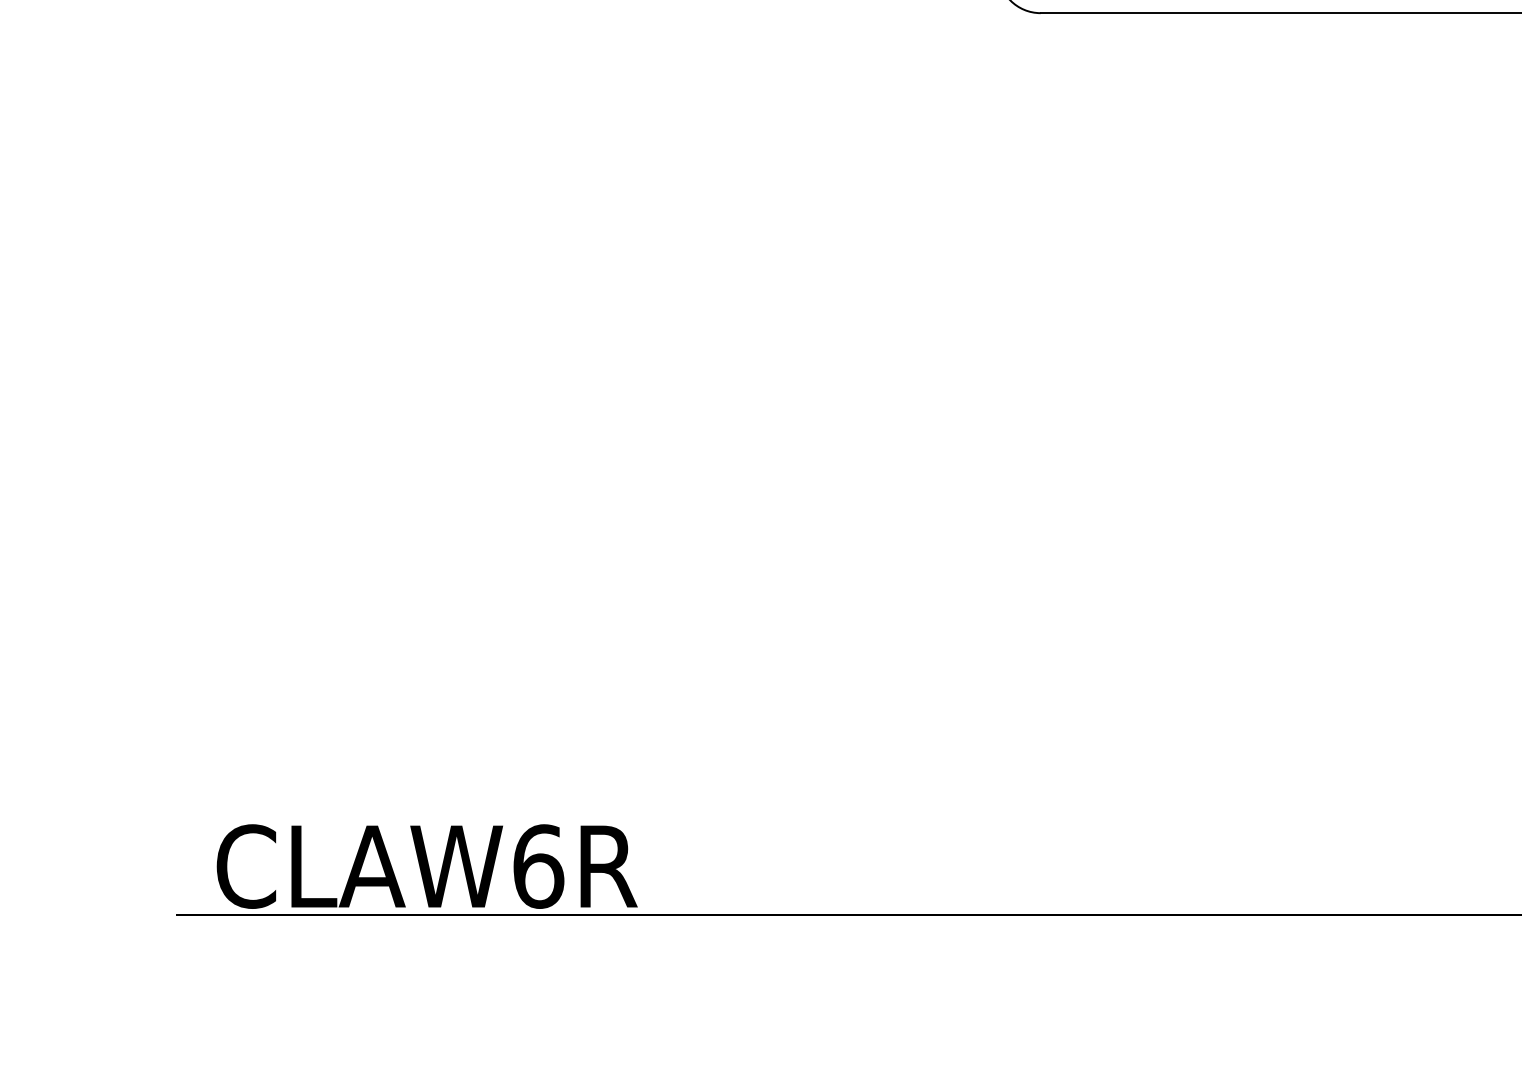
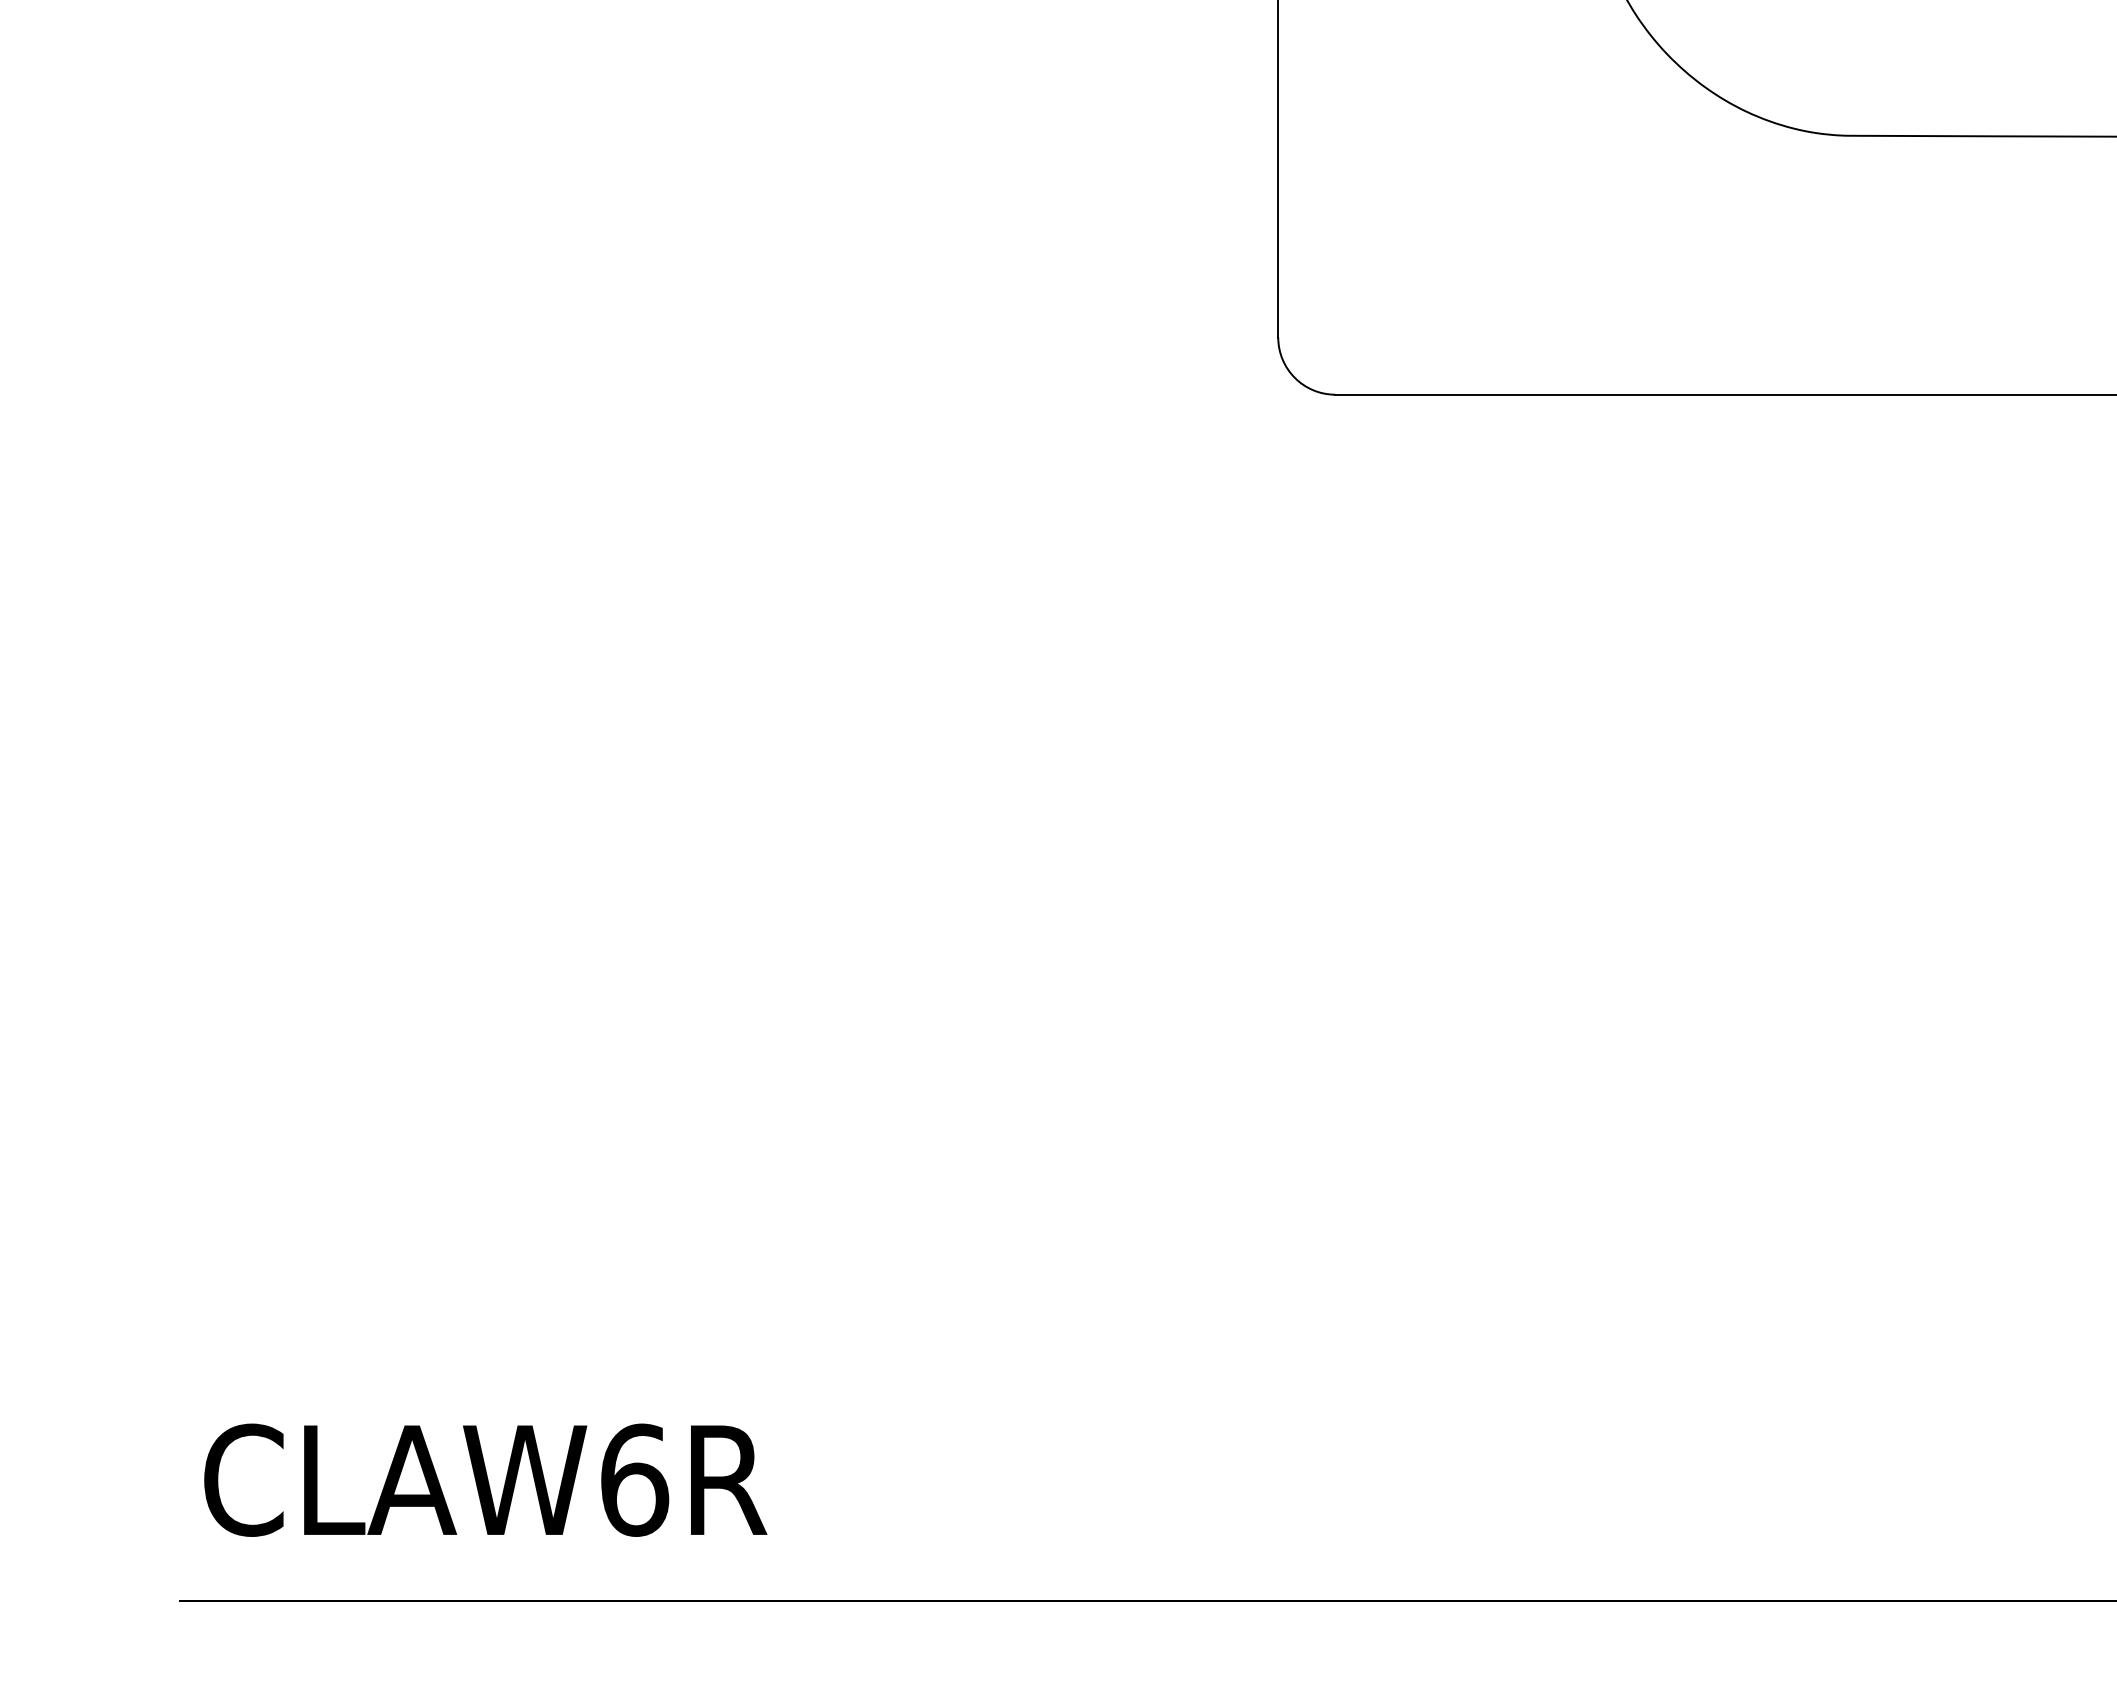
text: (427, 866) -> (485, 1479), moved

